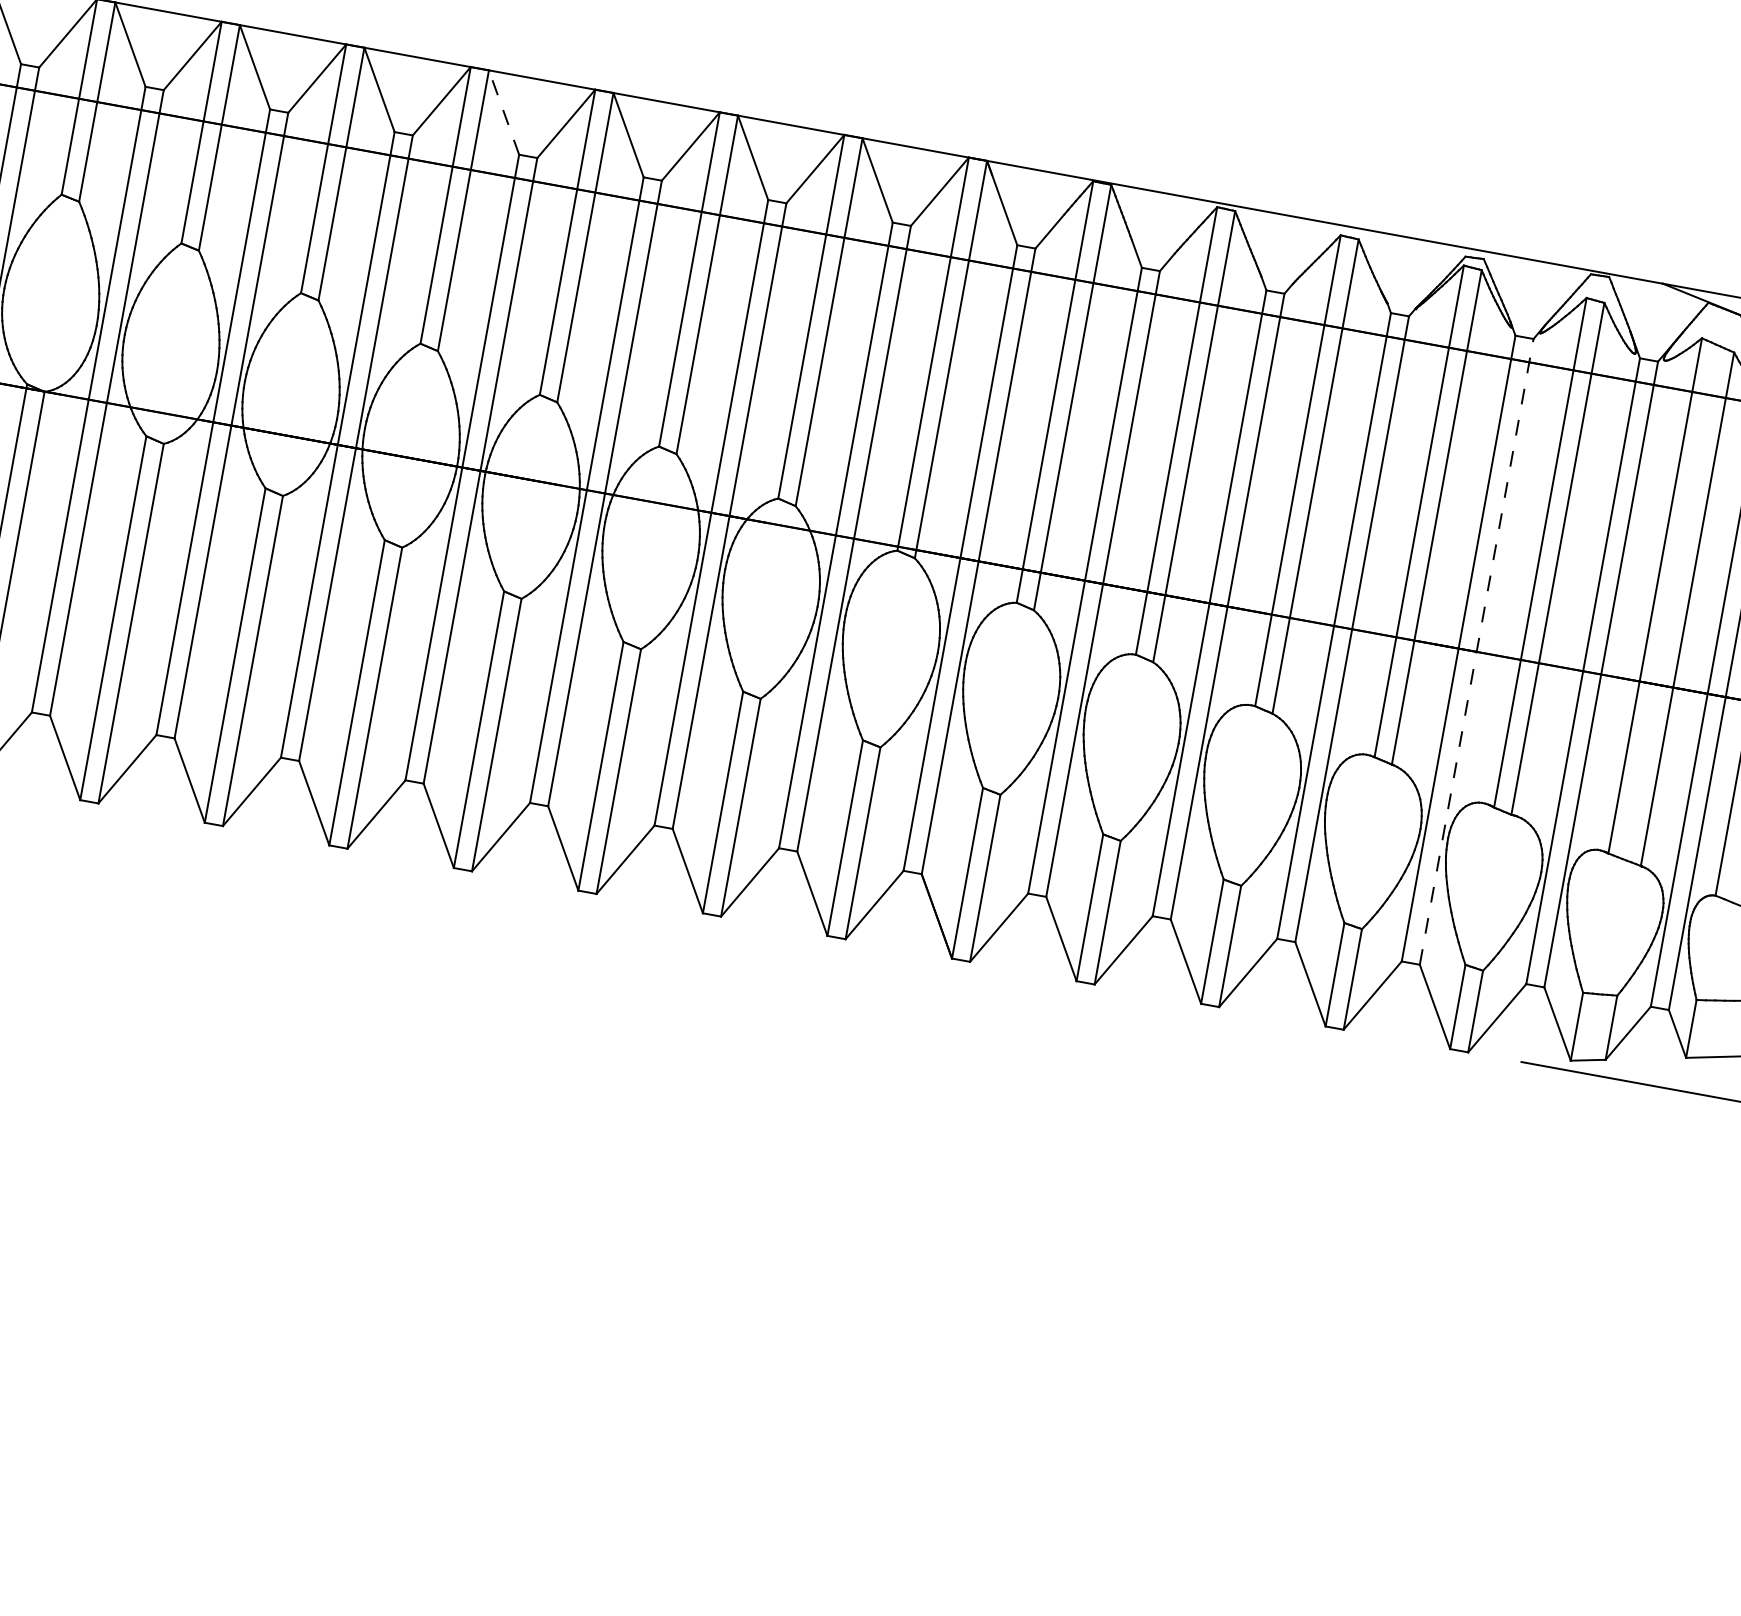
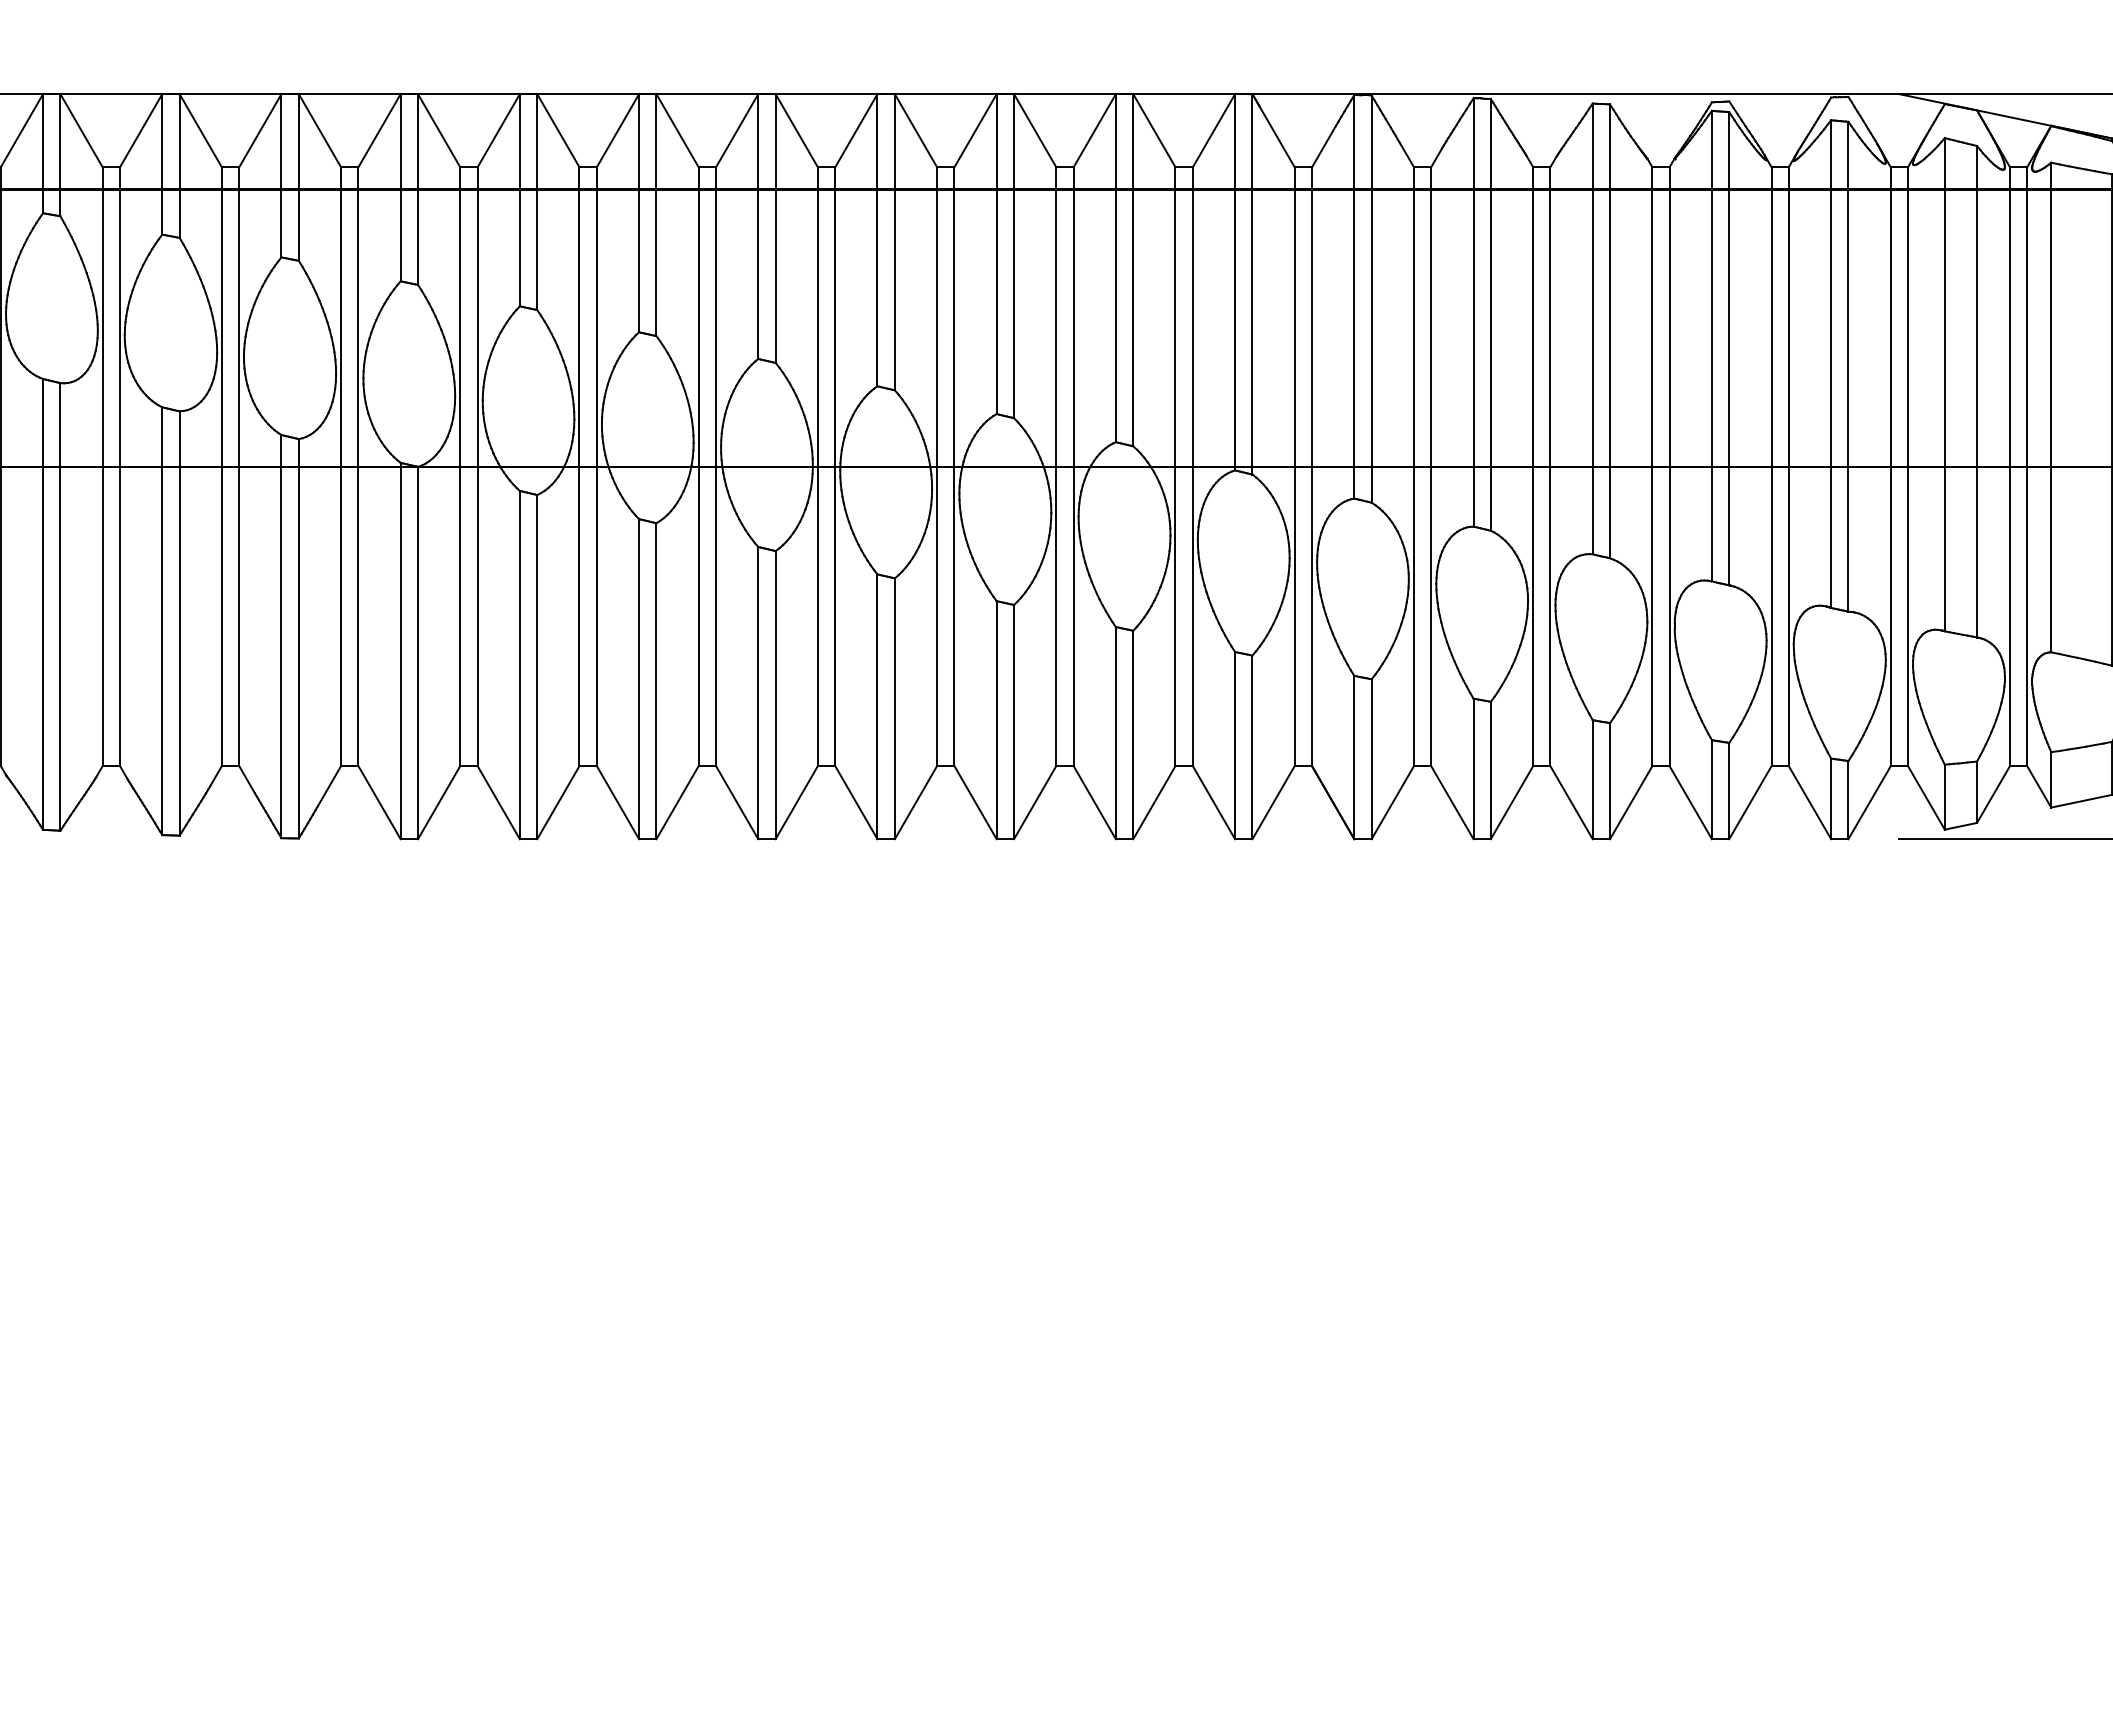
line: (503, 112) -> (796, 130), dashed -> solid
line: (1476, 651) -> (1788, 466), dashed -> solid

